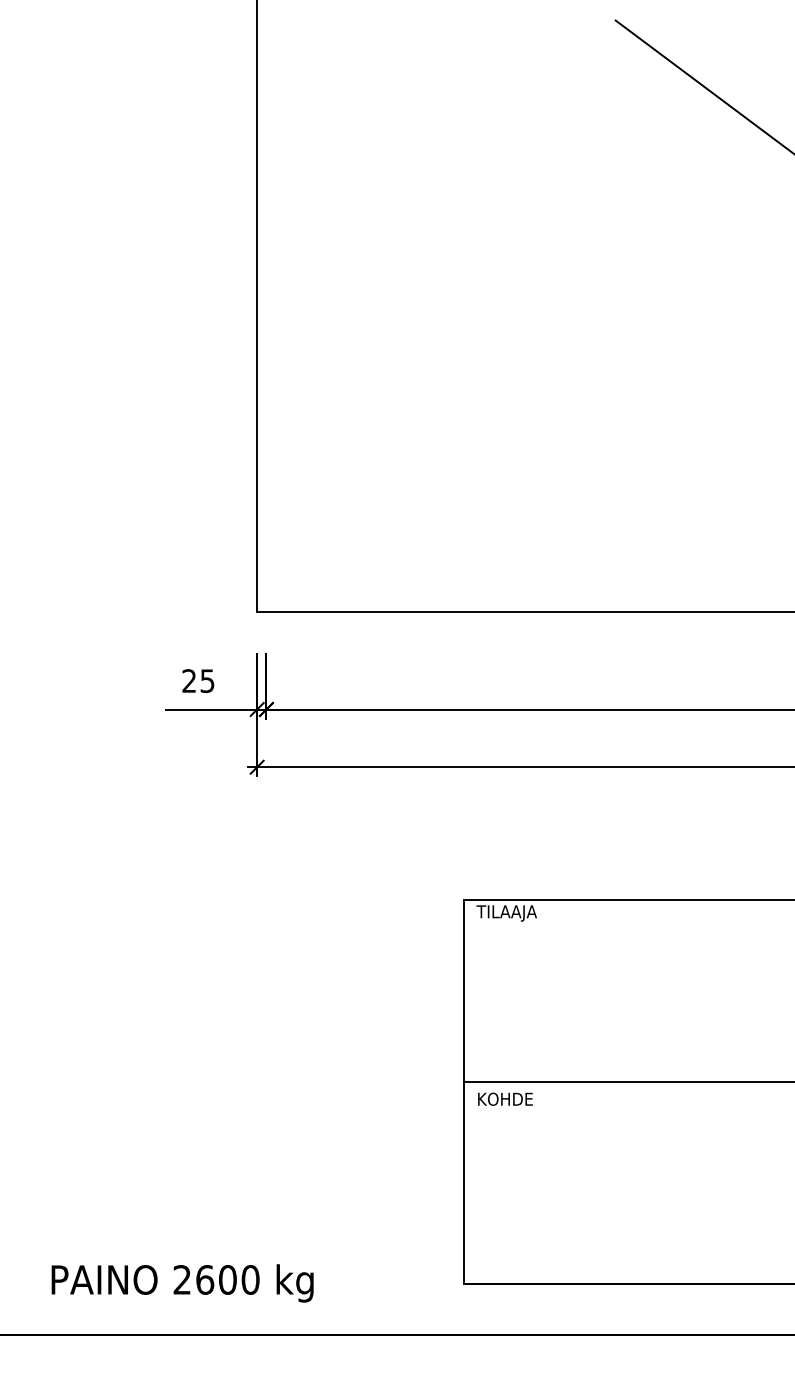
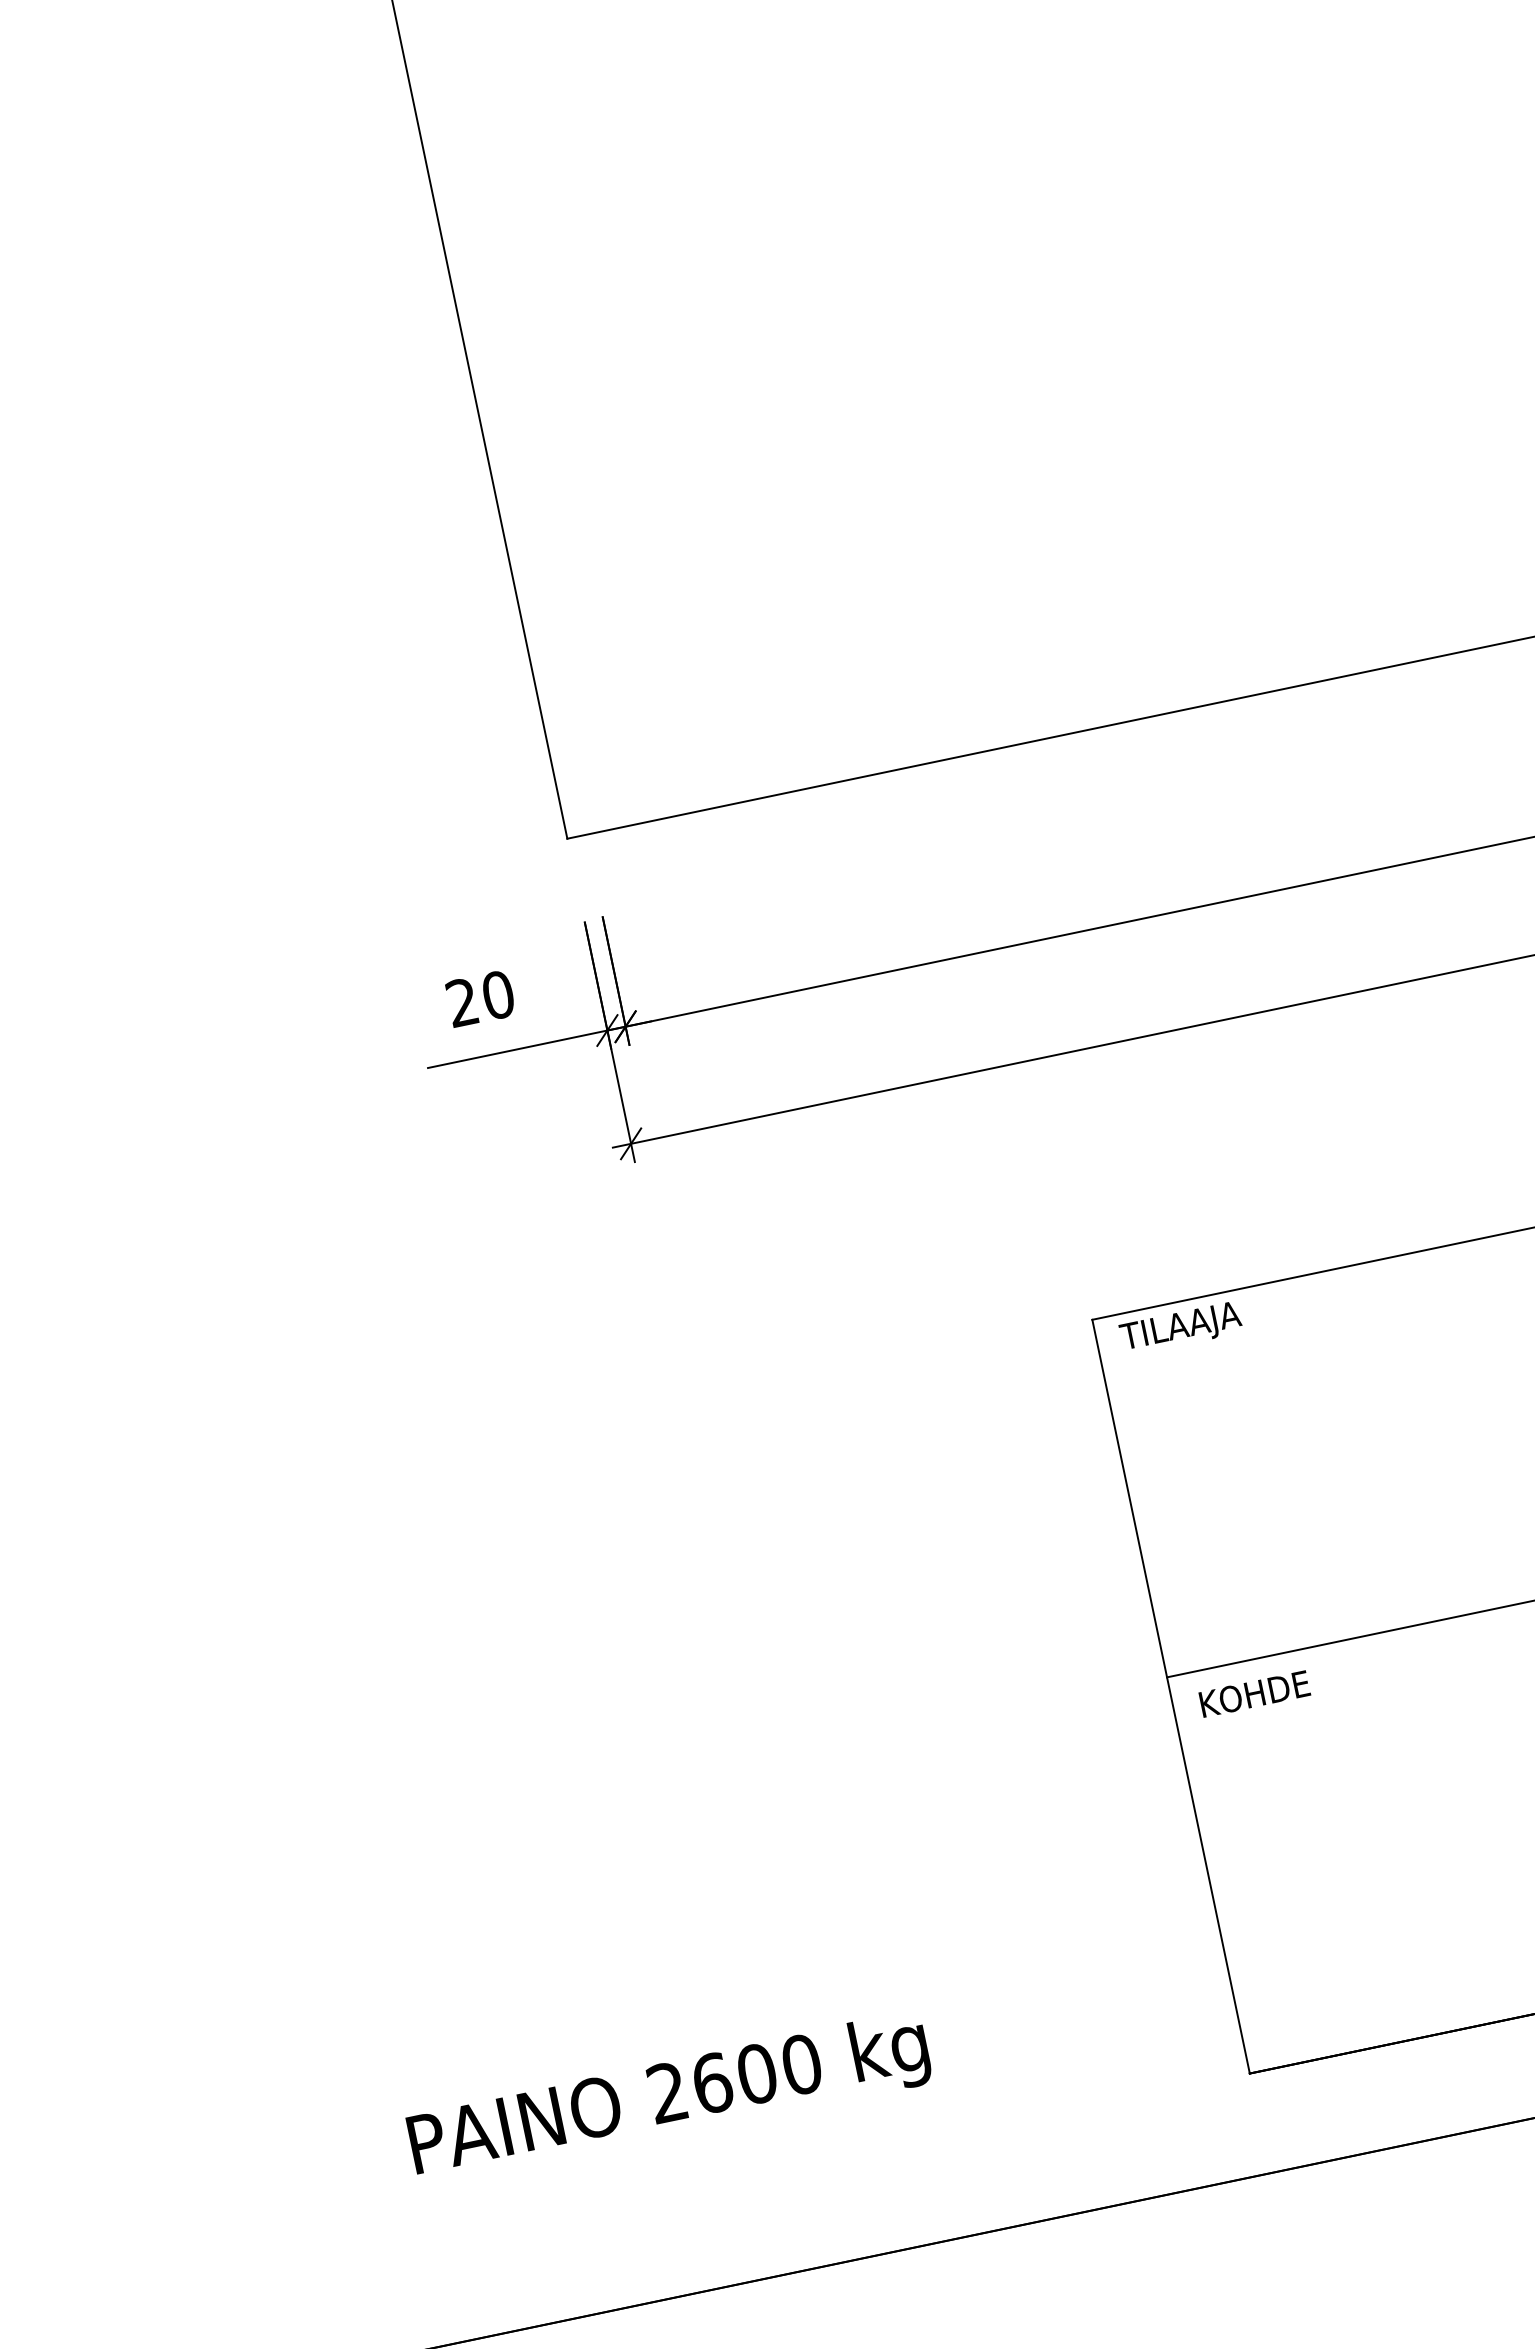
text: (207, 681) -> (498, 995), 25 -> 20
text: (182, 1283) -> (669, 2099), moved

